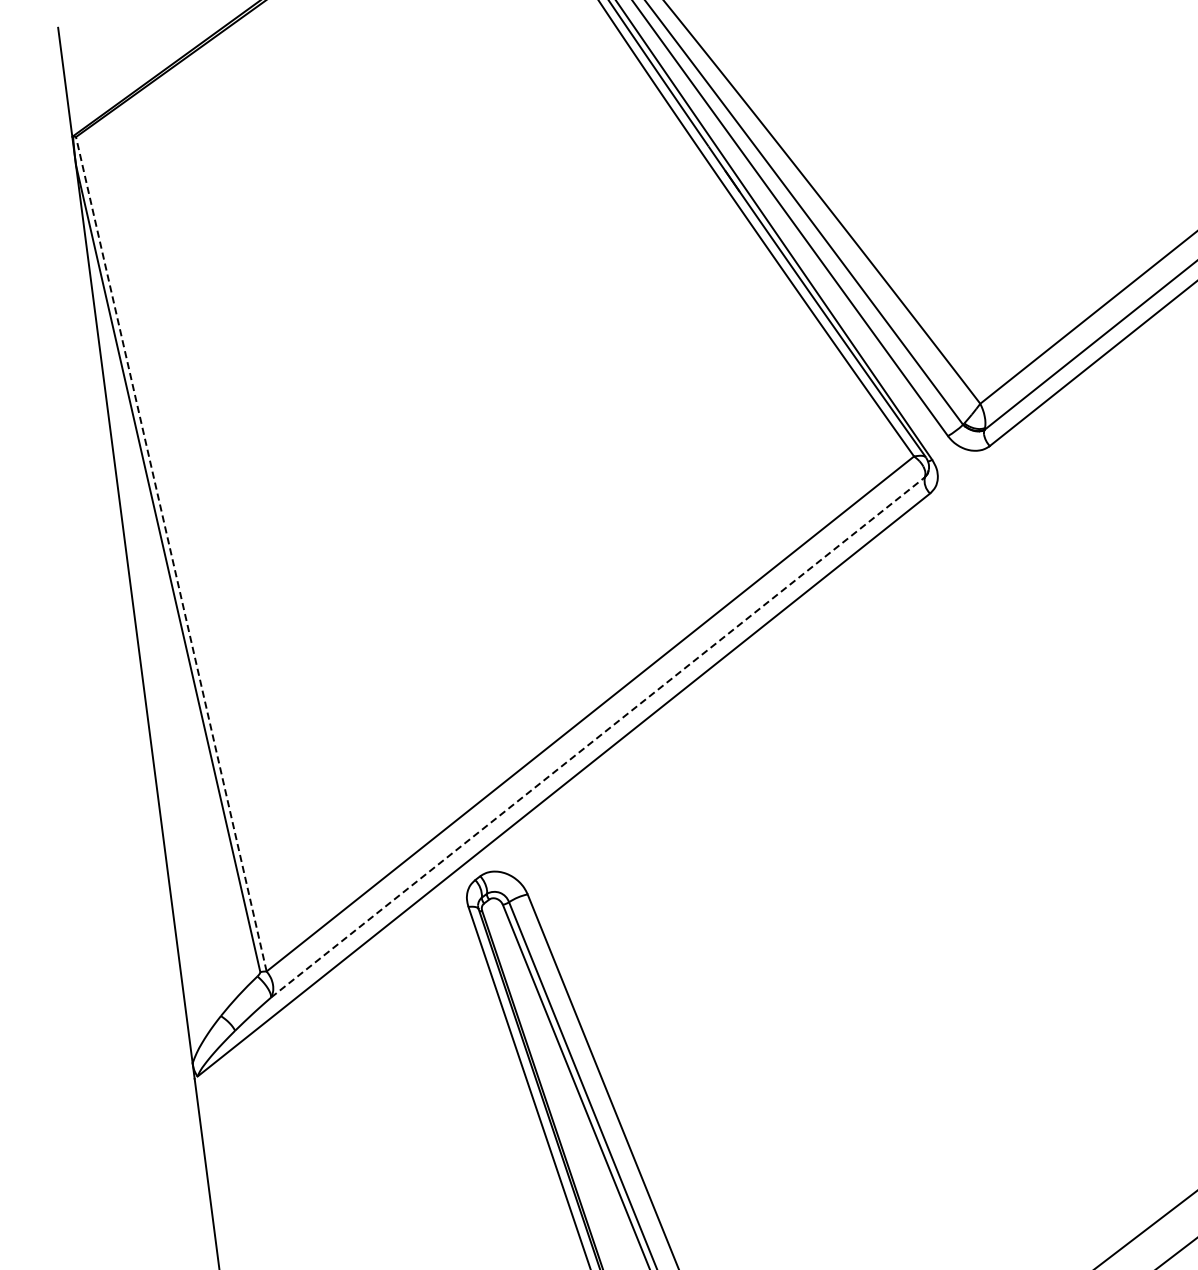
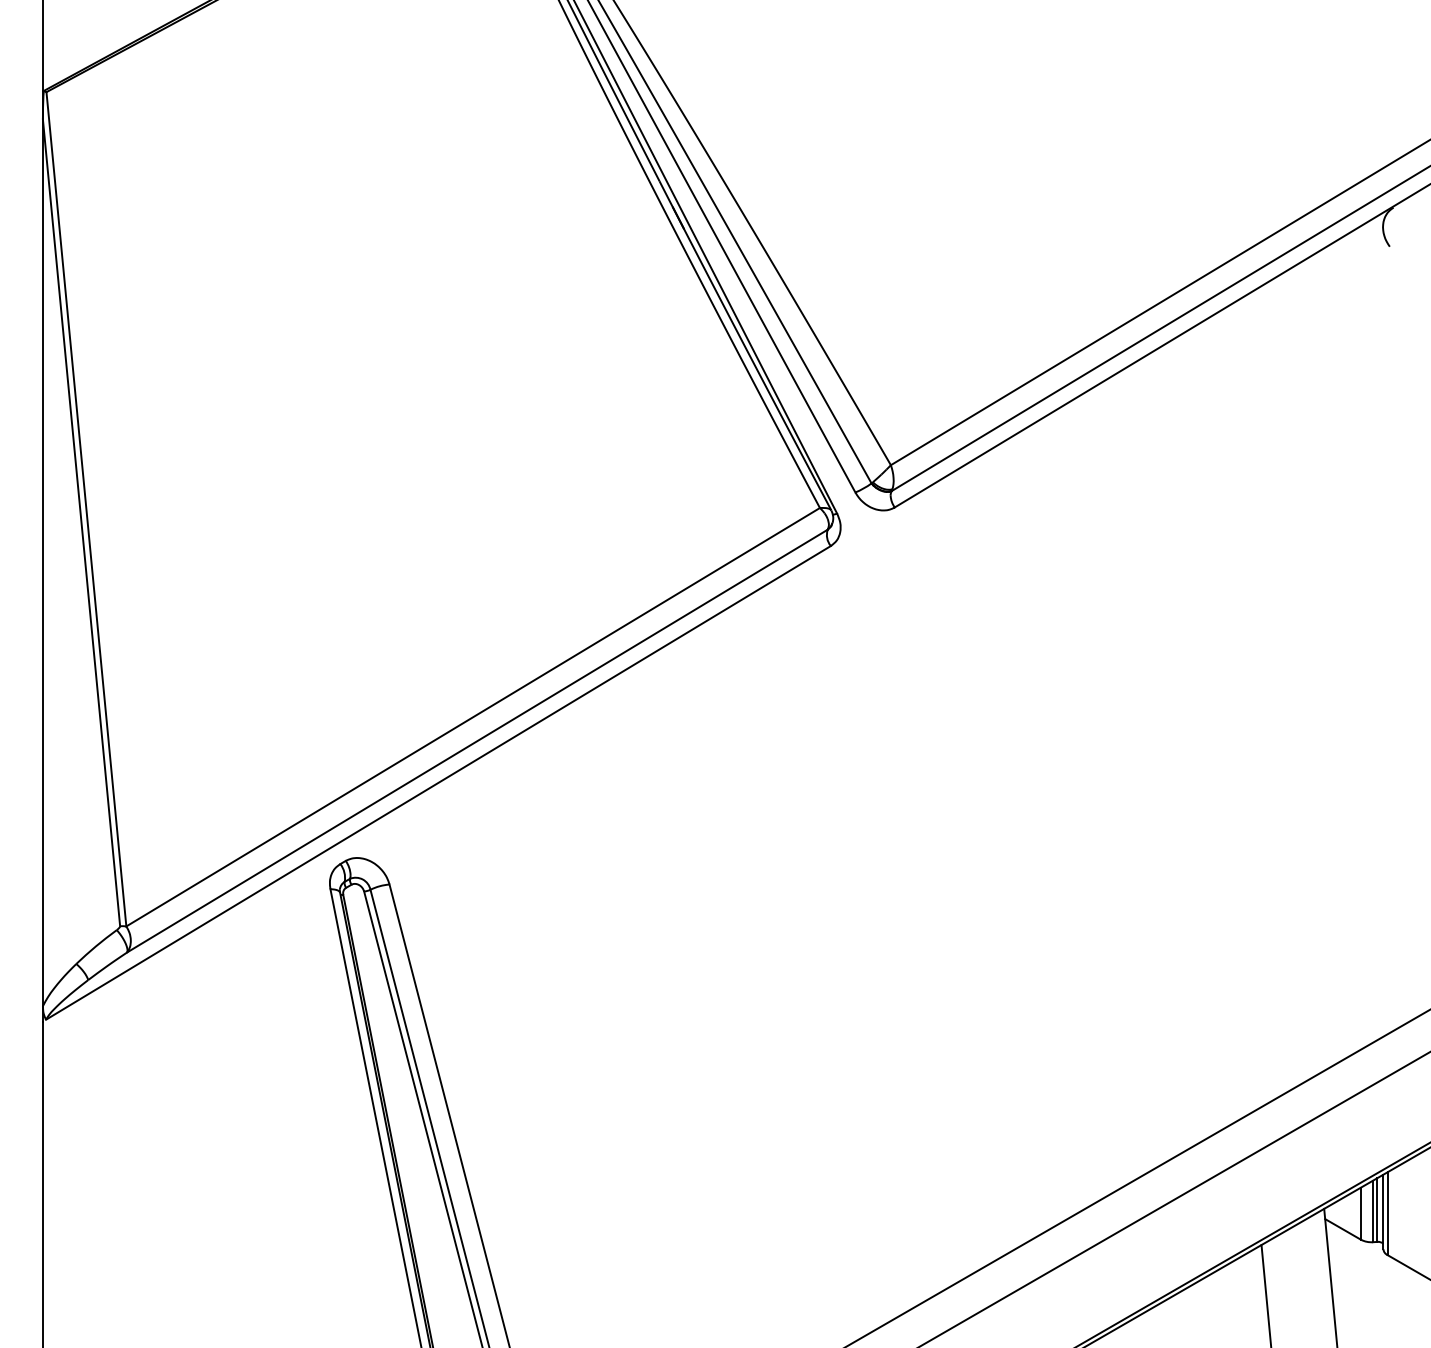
line: (171, 553) -> (86, 508), dashed -> solid
line: (597, 736) -> (477, 740), dashed -> solid

